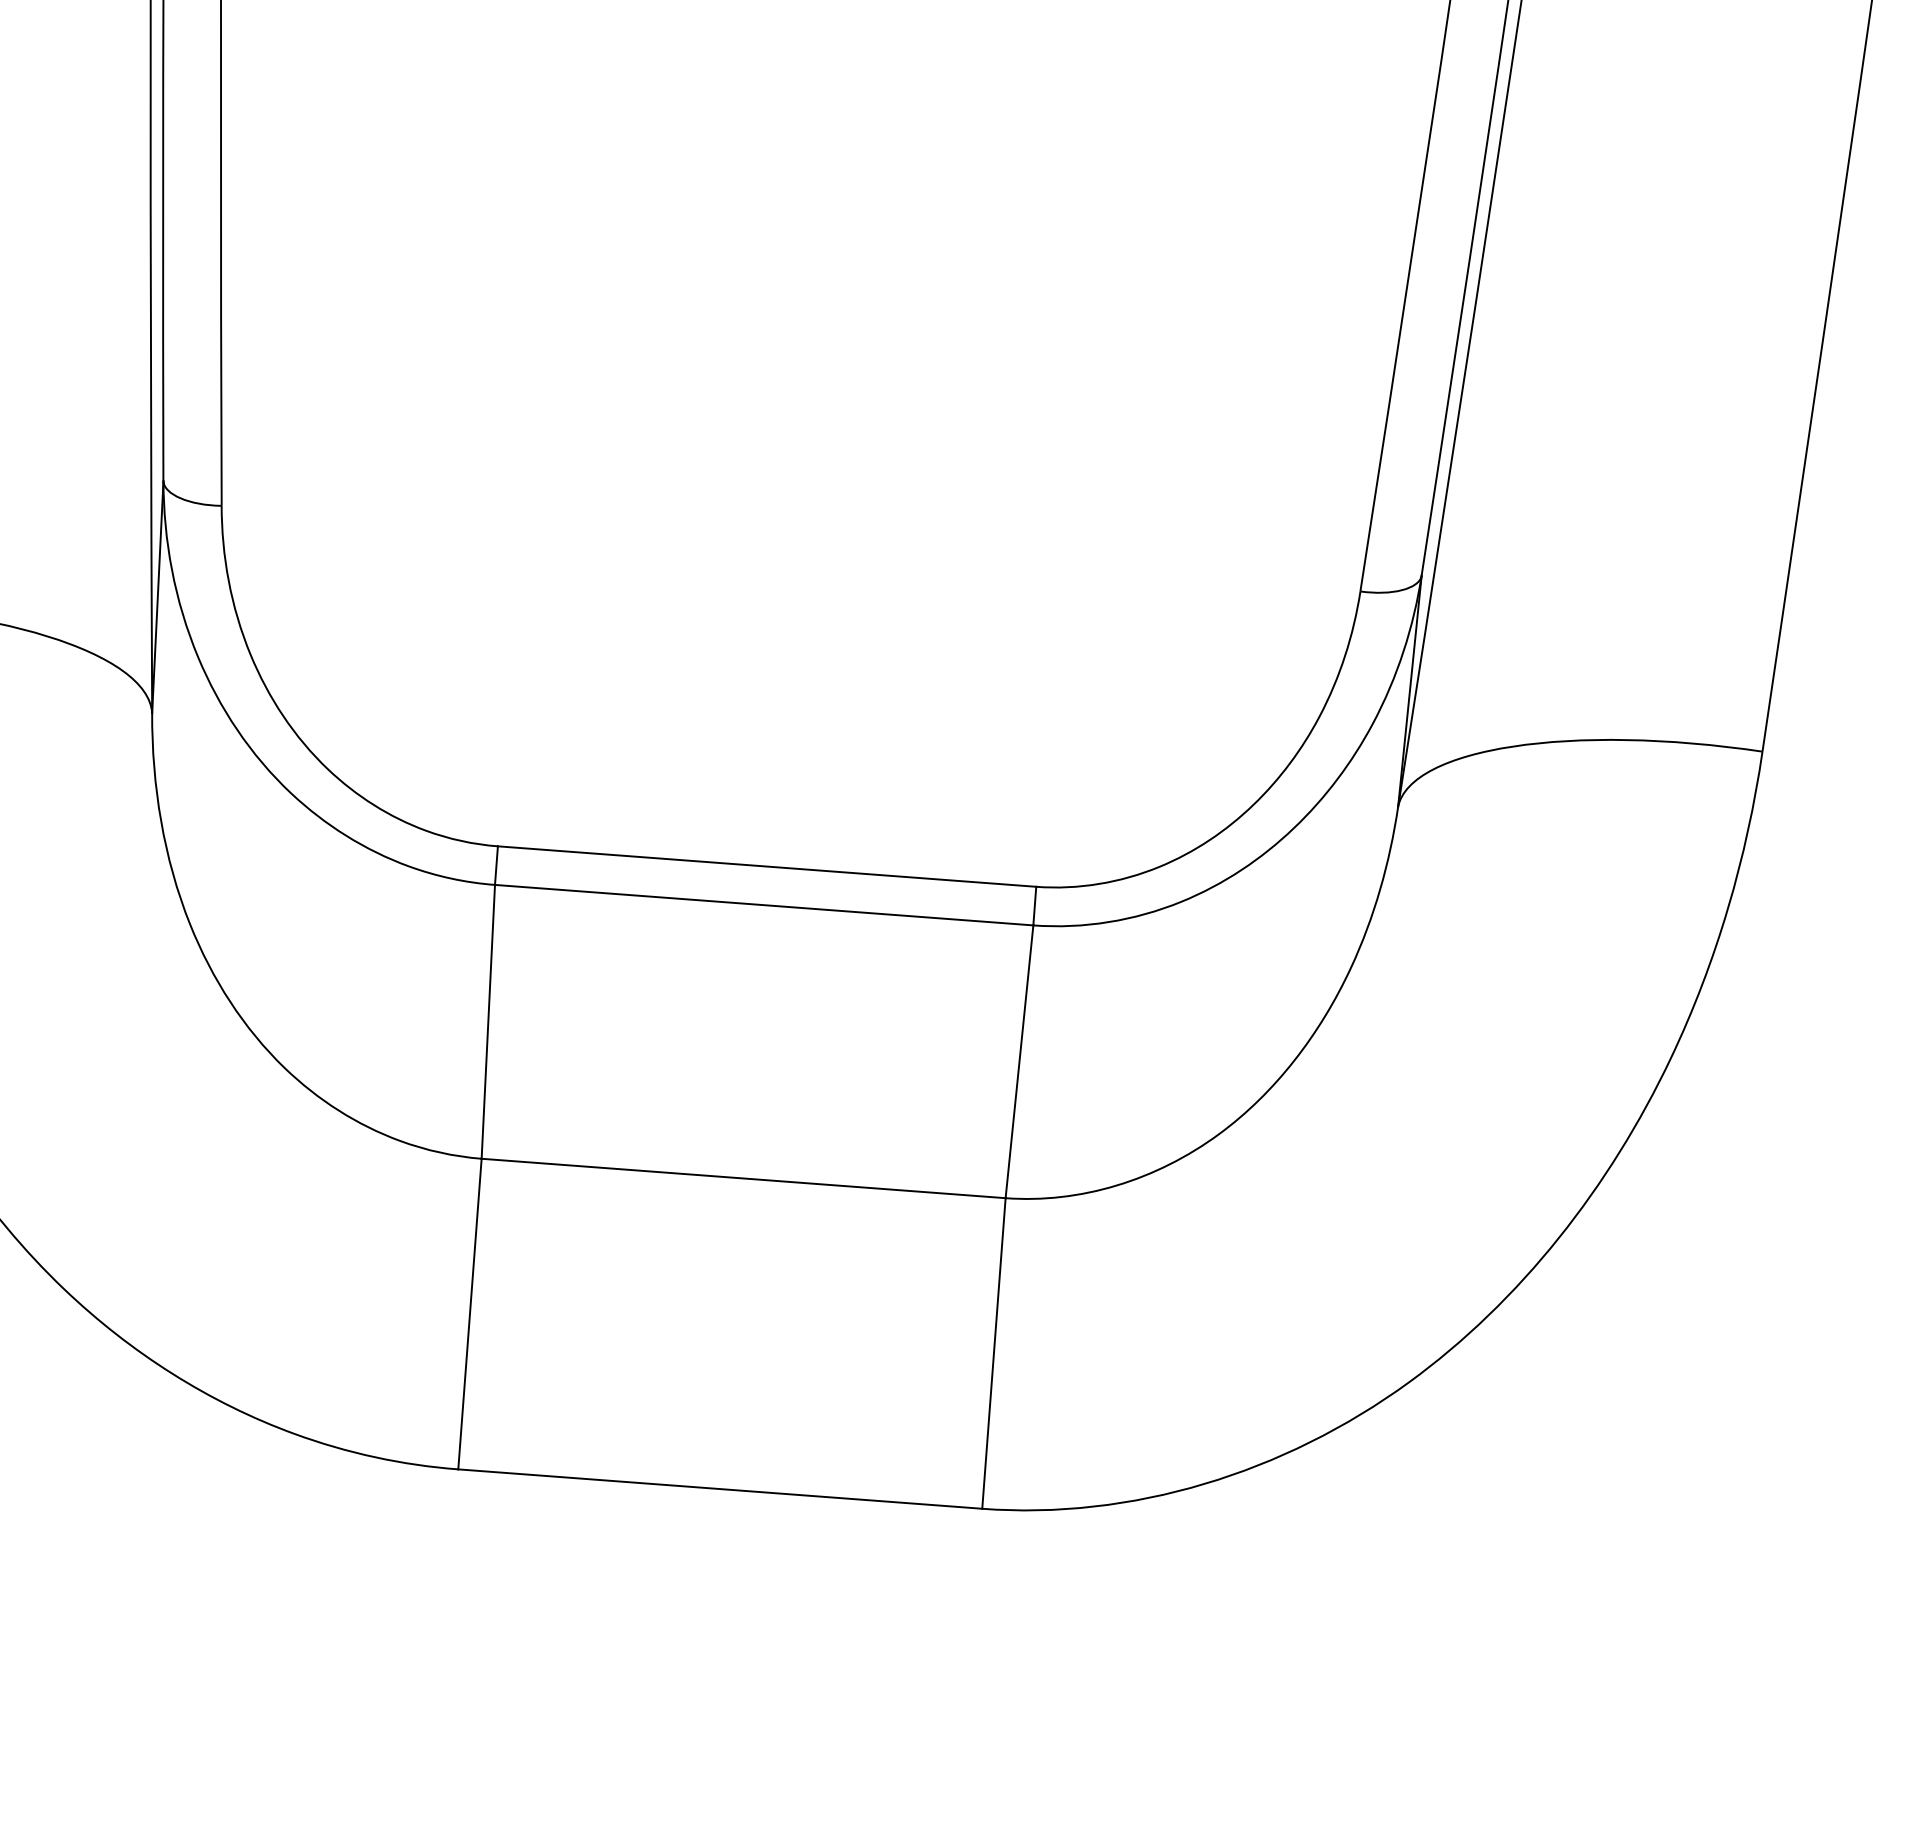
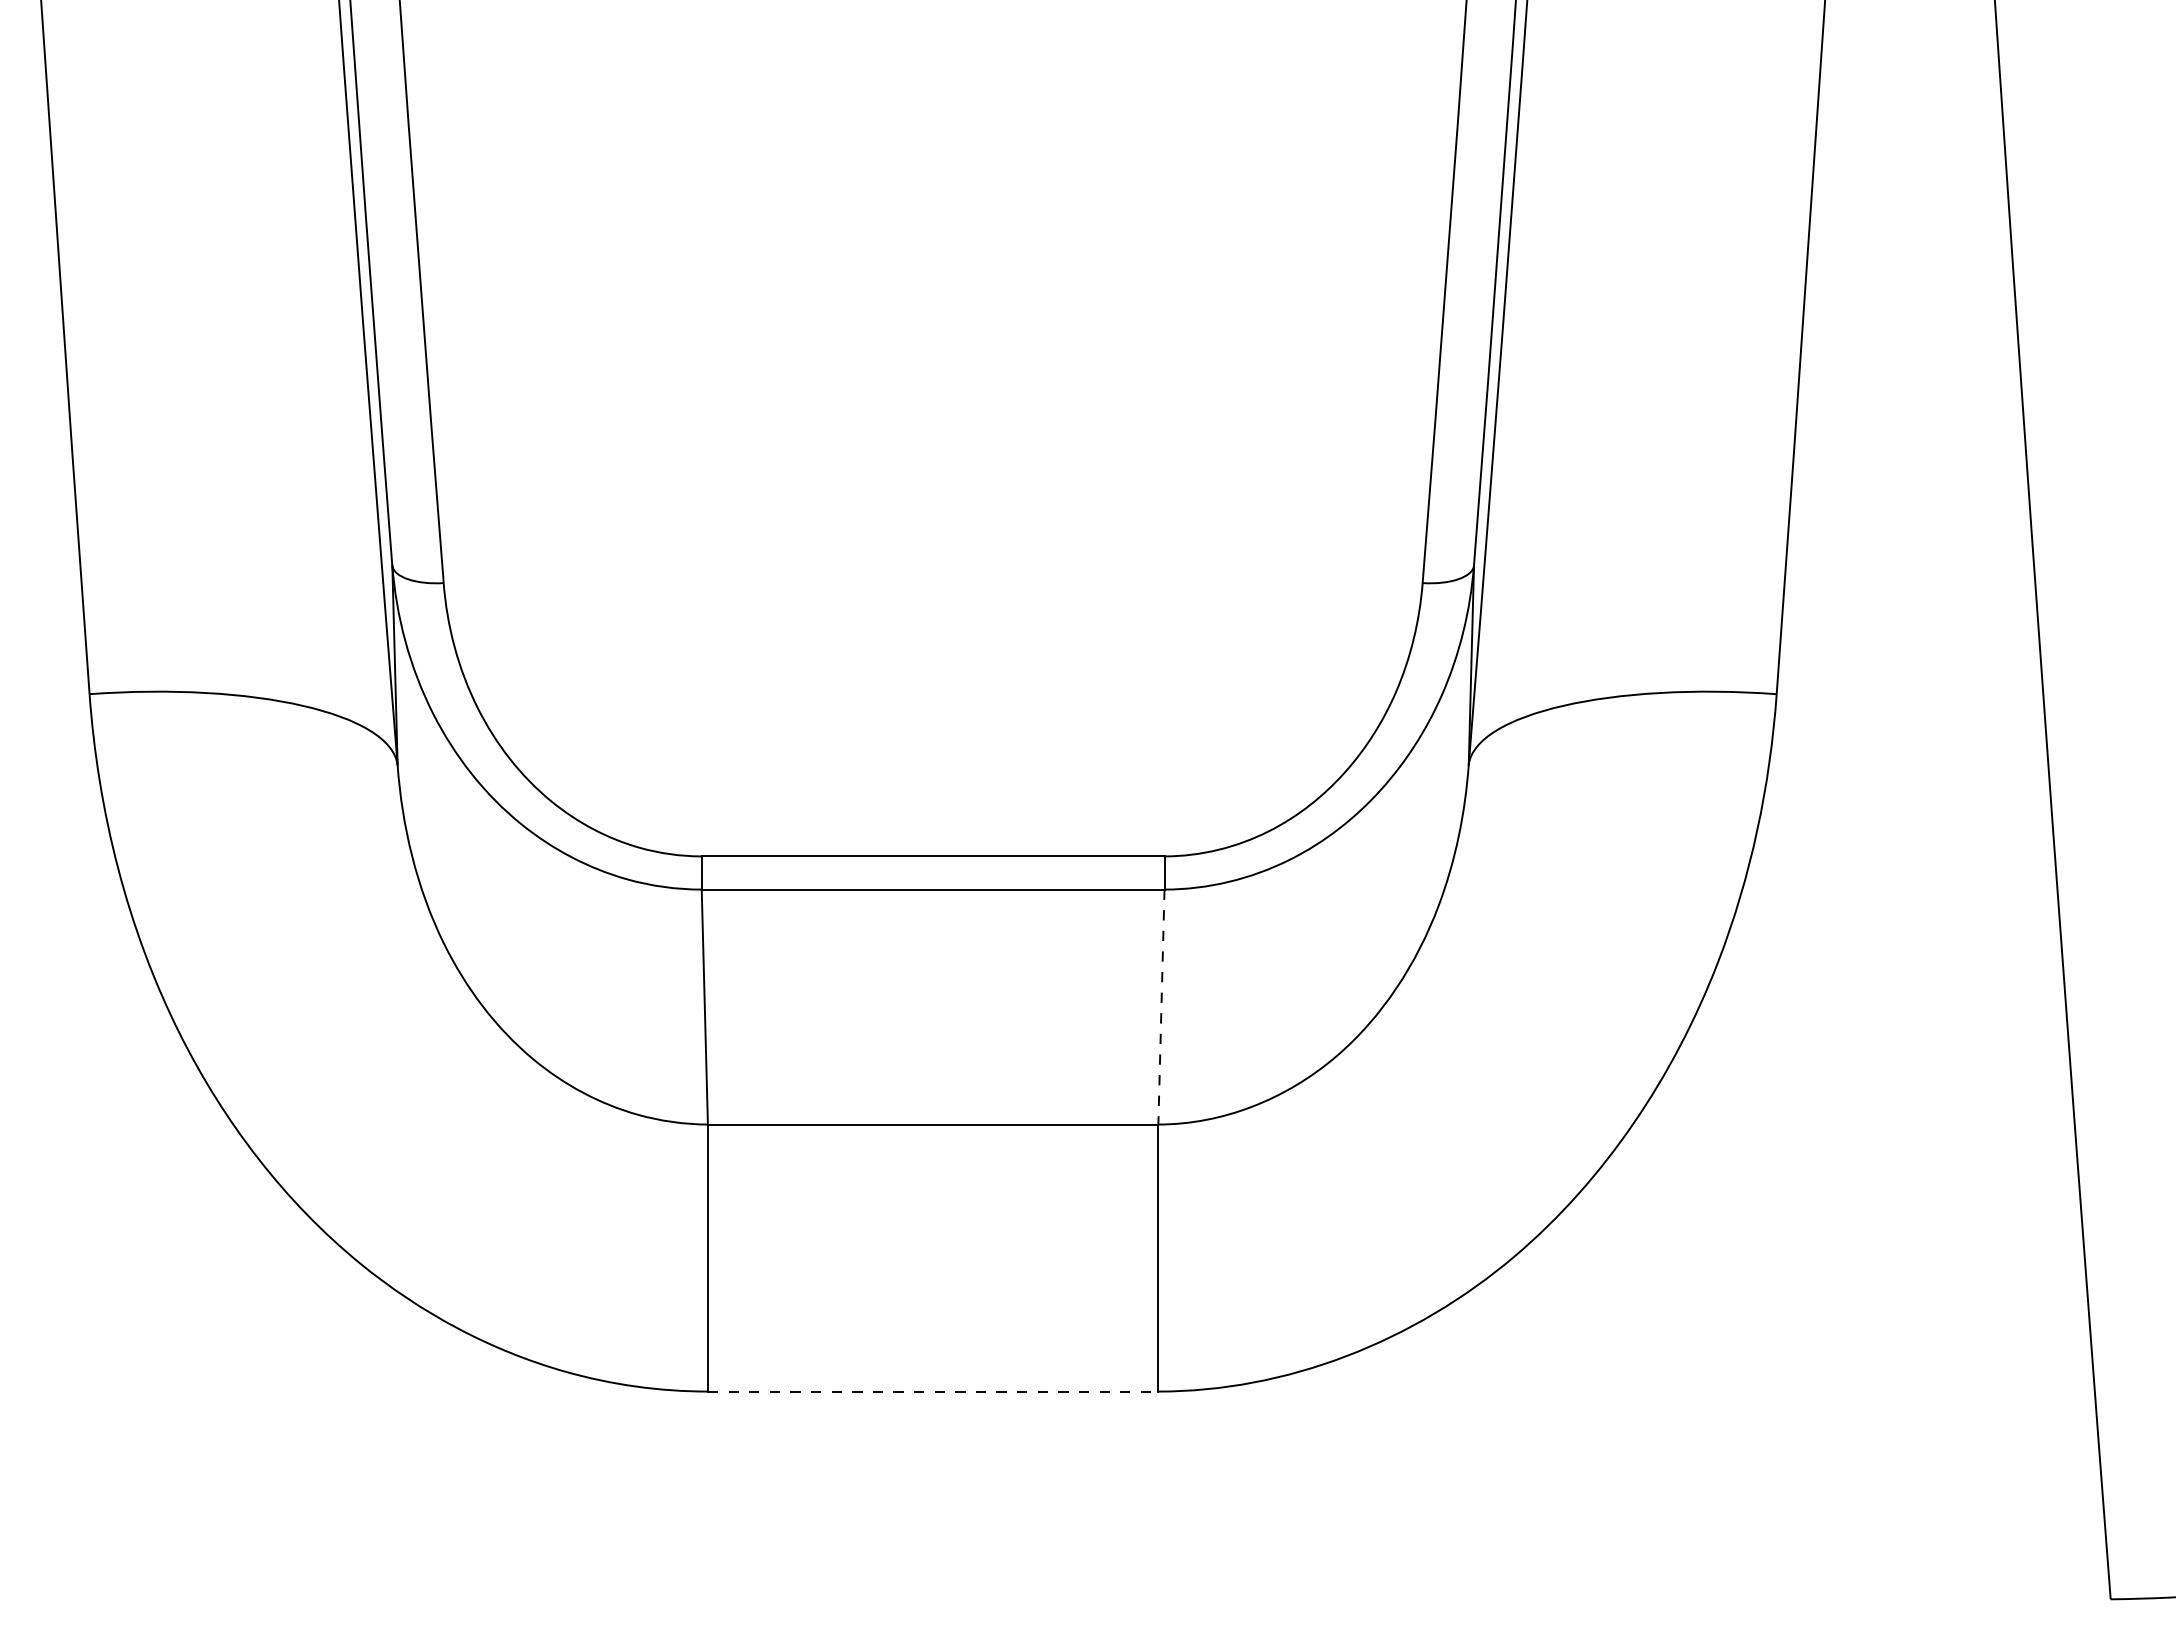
line: (1019, 1062) -> (1161, 1007), solid -> dashed
line: (720, 1489) -> (933, 1391), solid -> dashed

